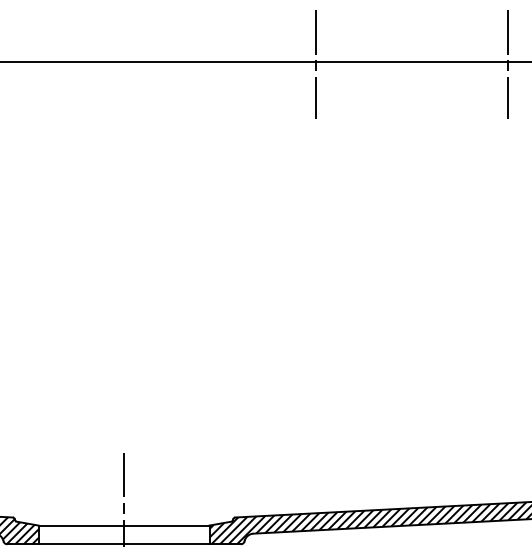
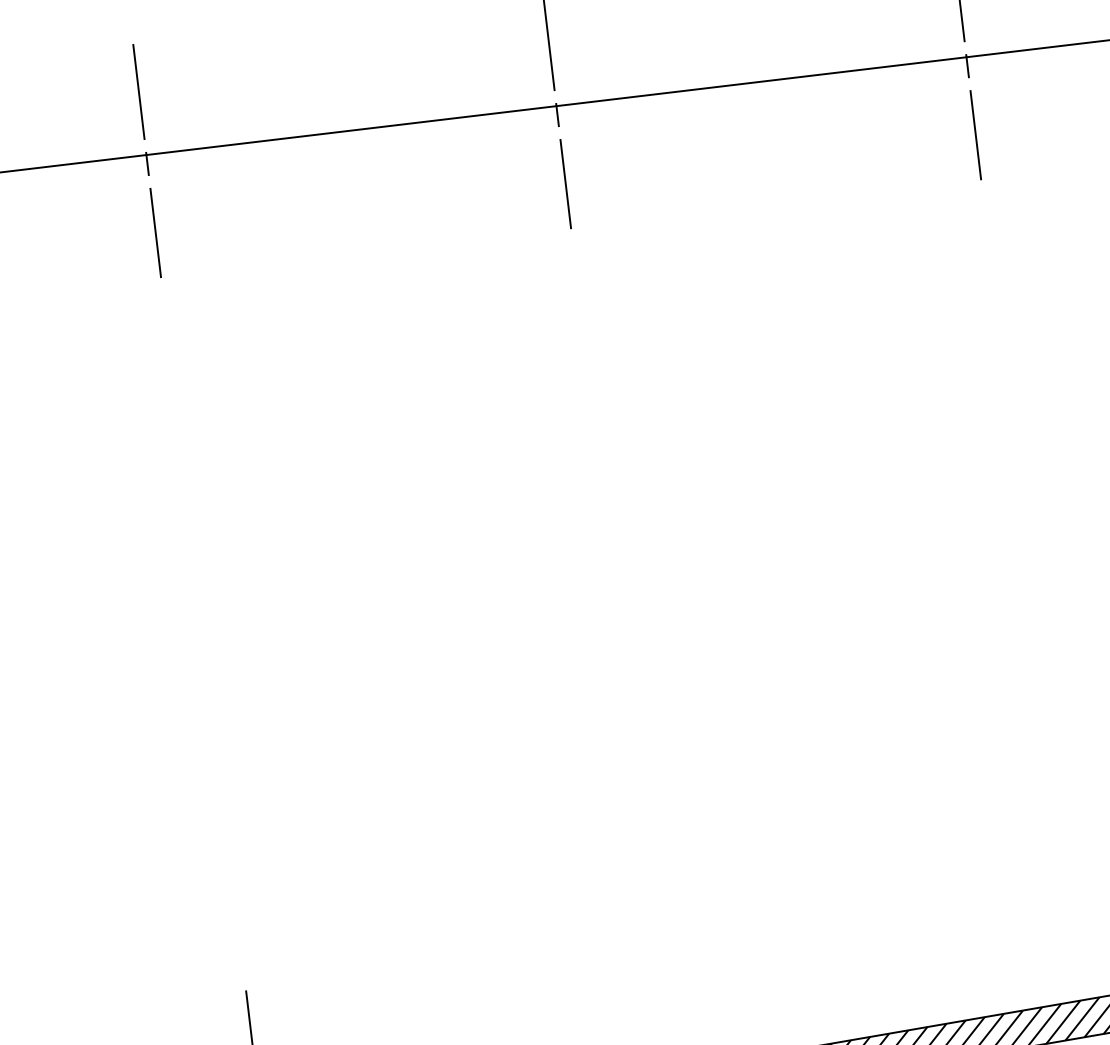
line: (124, 64) -> (148, 161), added

